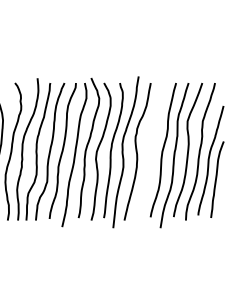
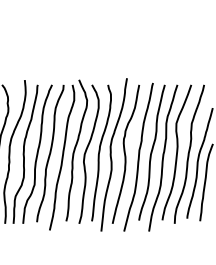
curve: (150, 154) -> (138, 157), added

